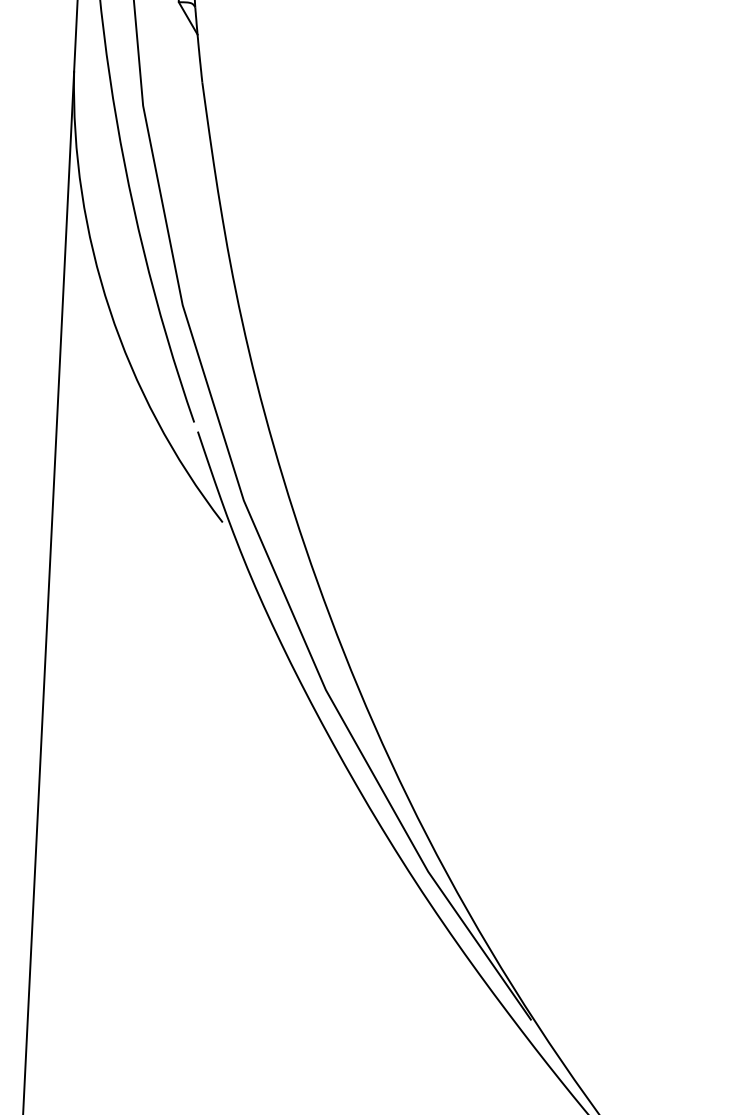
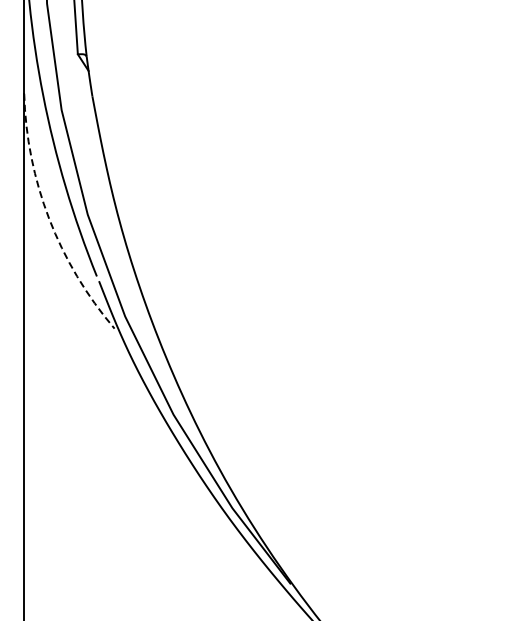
arc: (110, 308) -> (49, 218), solid -> dashed

